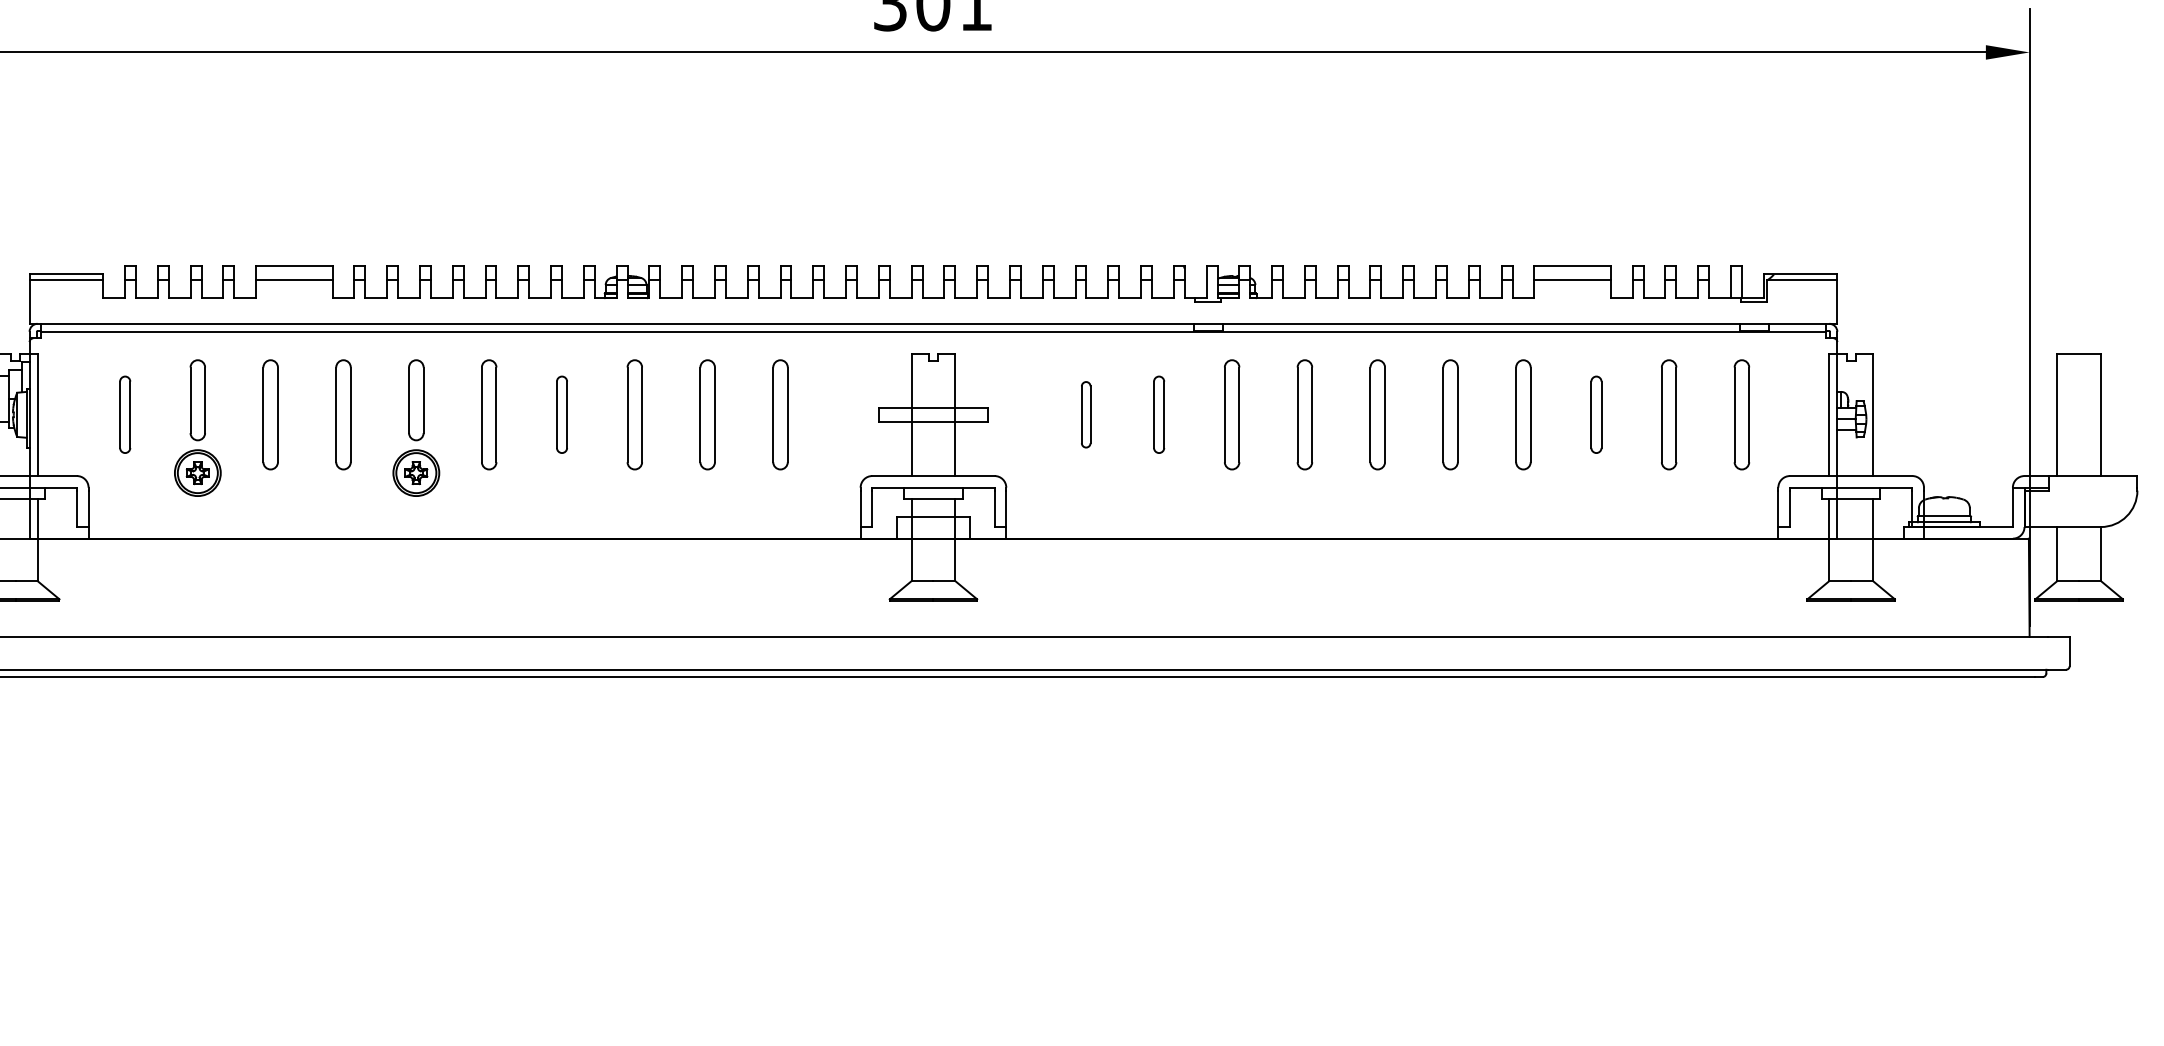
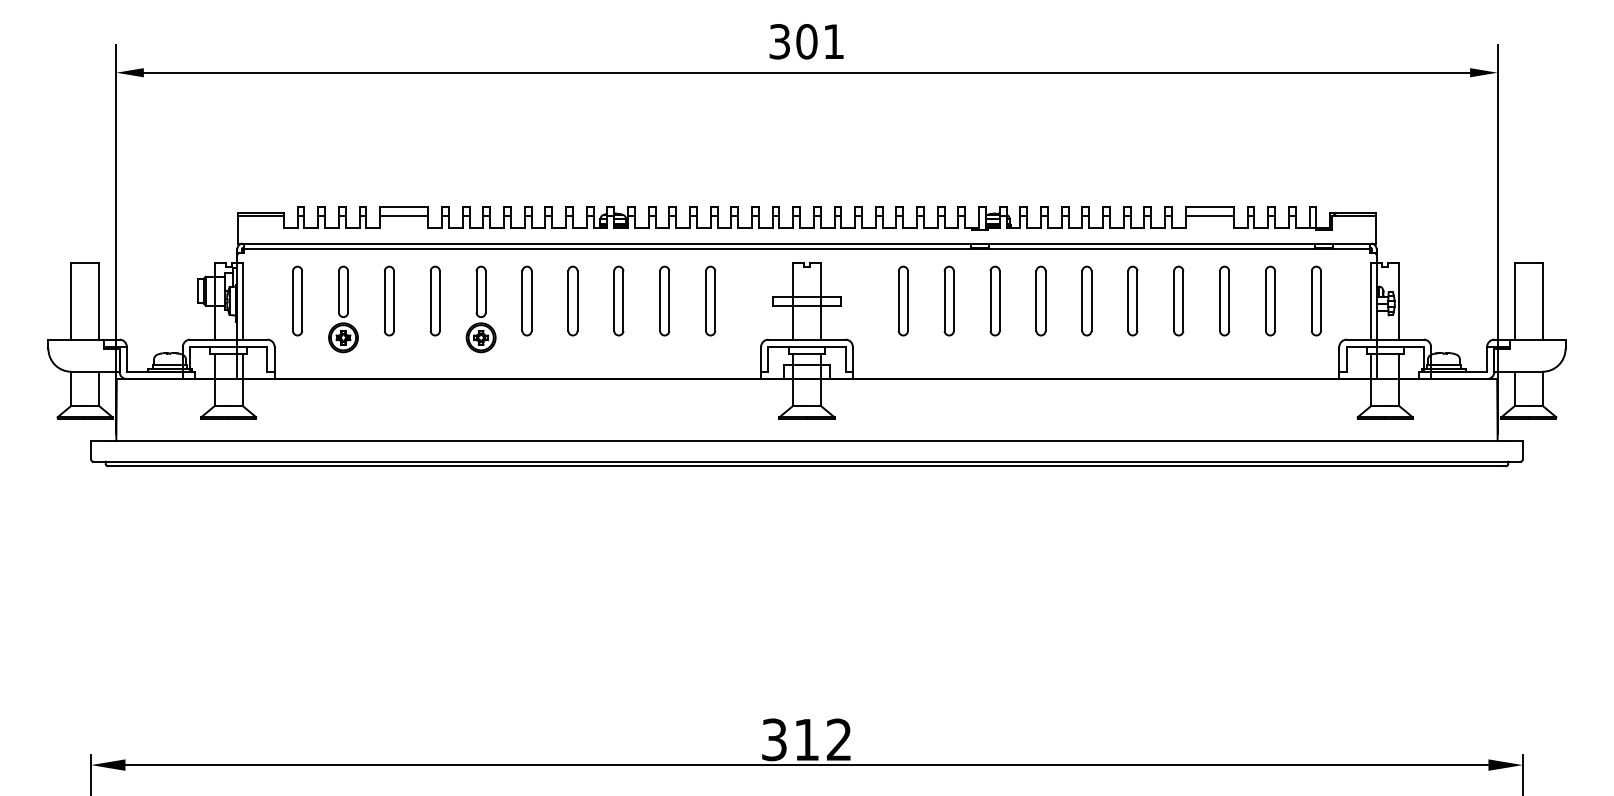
part: (124, 413) -> (297, 300), size x1.43
part: (561, 413) -> (572, 300), size x1.43
part: (1085, 413) -> (902, 300), size x1.67
part: (1158, 413) -> (948, 300), size x1.43
part: (1596, 413) -> (1224, 300), size x1.43

